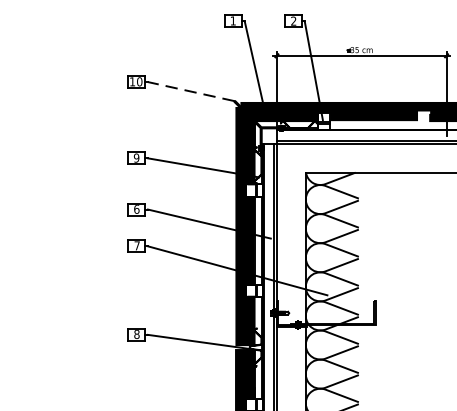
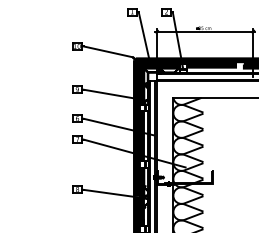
line: (189, 90) -> (107, 51), dashed -> solid

